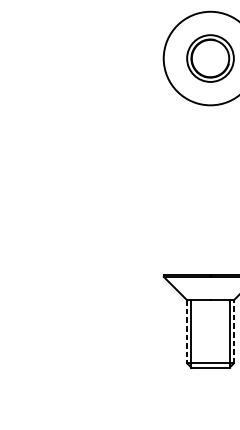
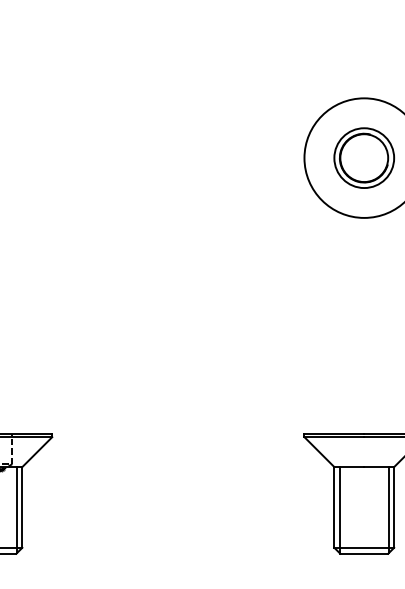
line: (187, 331) -> (334, 507), dashed -> solid
line: (234, 331) -> (394, 506), dashed -> solid

